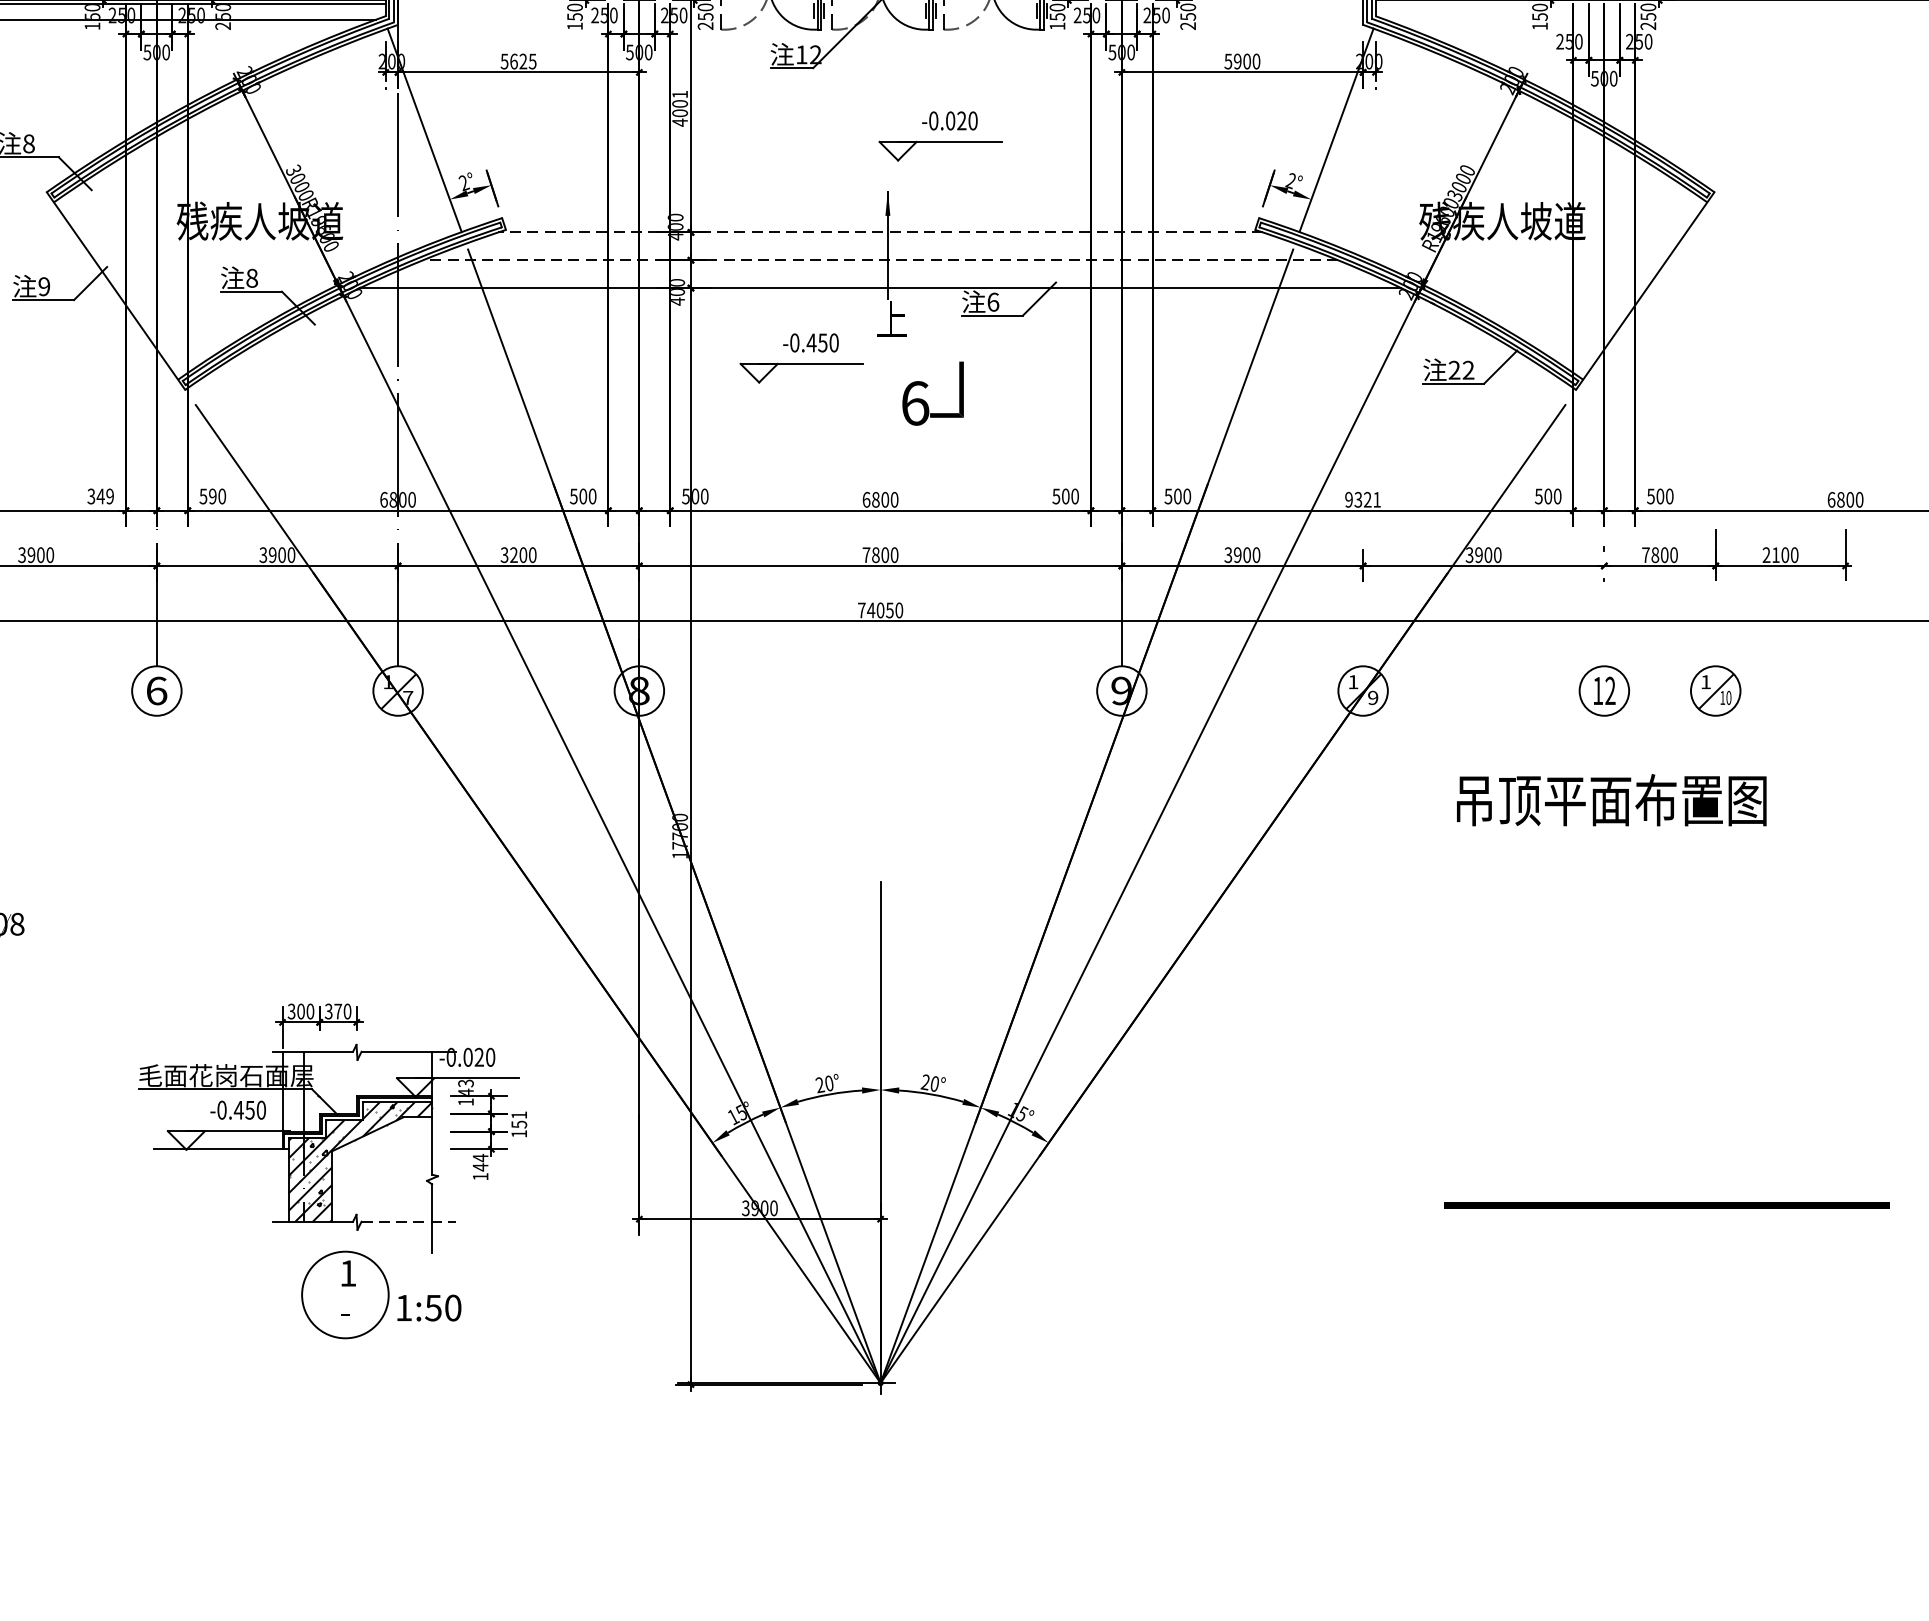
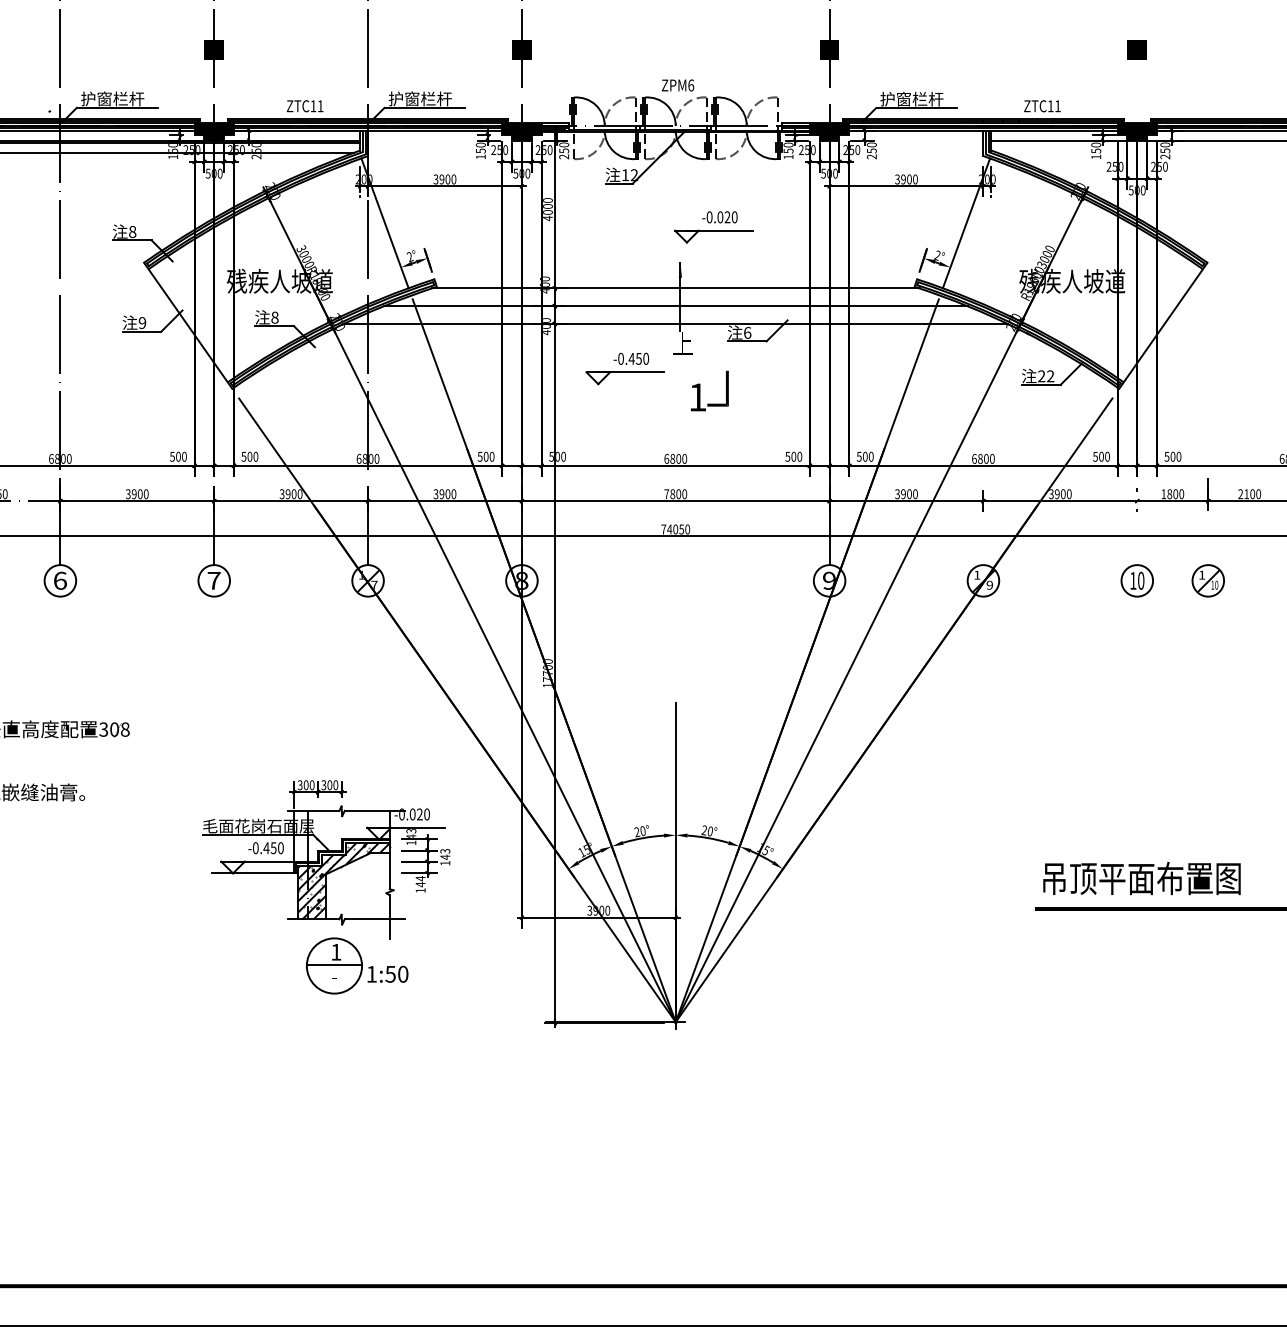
text: (1228, 60) -> (897, 178), 5900 -> 3900
text: (517, 61) -> (444, 179), 5625 -> 3900
text: (679, 94) -> (547, 200), 4001 -> 4000
line: (880, 232) -> (675, 288), dashed -> solid
line: (880, 260) -> (675, 306), dashed -> solid
text: (914, 403) -> (697, 397), 6 -> 1
text: (100, 495) -> (178, 456), 349 -> 500
text: (212, 495) -> (249, 456), 590 -> 500
text: (1363, 499) -> (983, 458), 9321 -> 6800
text: (513, 555) -> (441, 494), 3200 -> 3900
text: (1645, 555) -> (1163, 494), 7800 -> 1800
text: (155, 690) -> (213, 580), 6 -> 7
text: (1610, 690) -> (1141, 580), 12 -> 10
text: (1610, 800) -> (1141, 878), moved
text: (337, 1011) -> (329, 785), 370 -> 300
text: (519, 1120) -> (445, 854), 151 -> 143
line: (409, 1222) -> (375, 919), dashed -> solid
line: (345, 1292) -> (334, 964), added

